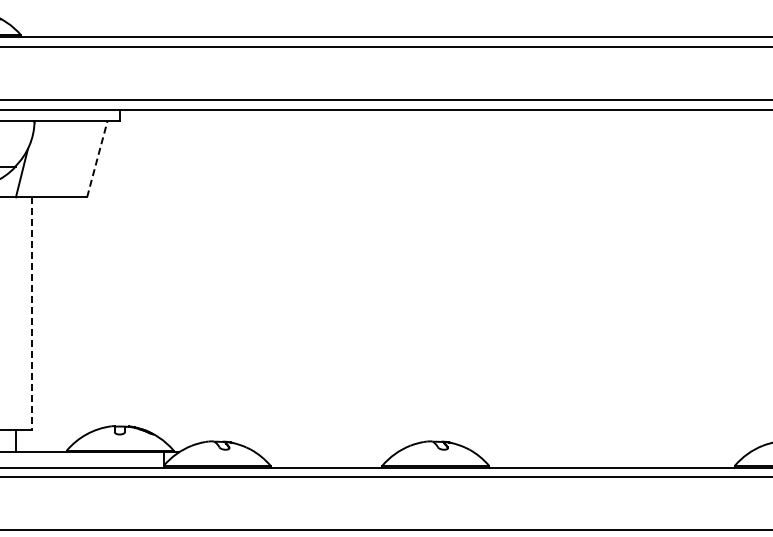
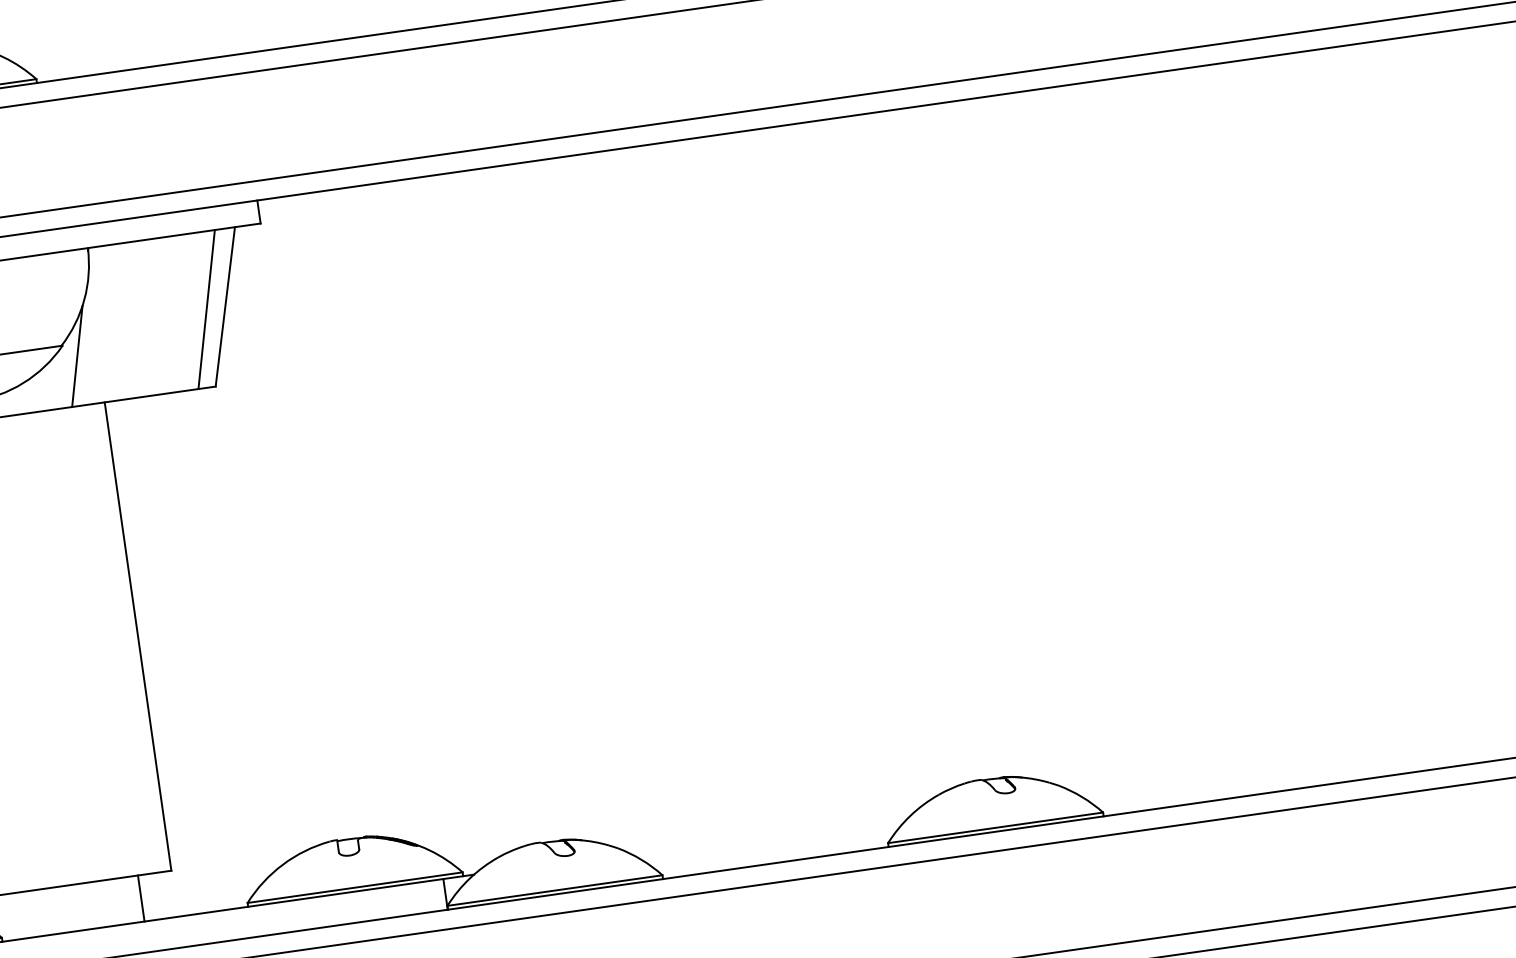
line: (97, 158) -> (225, 305), dashed -> solid
line: (87, 159) -> (205, 310), added
line: (32, 313) -> (138, 636), dashed -> solid

